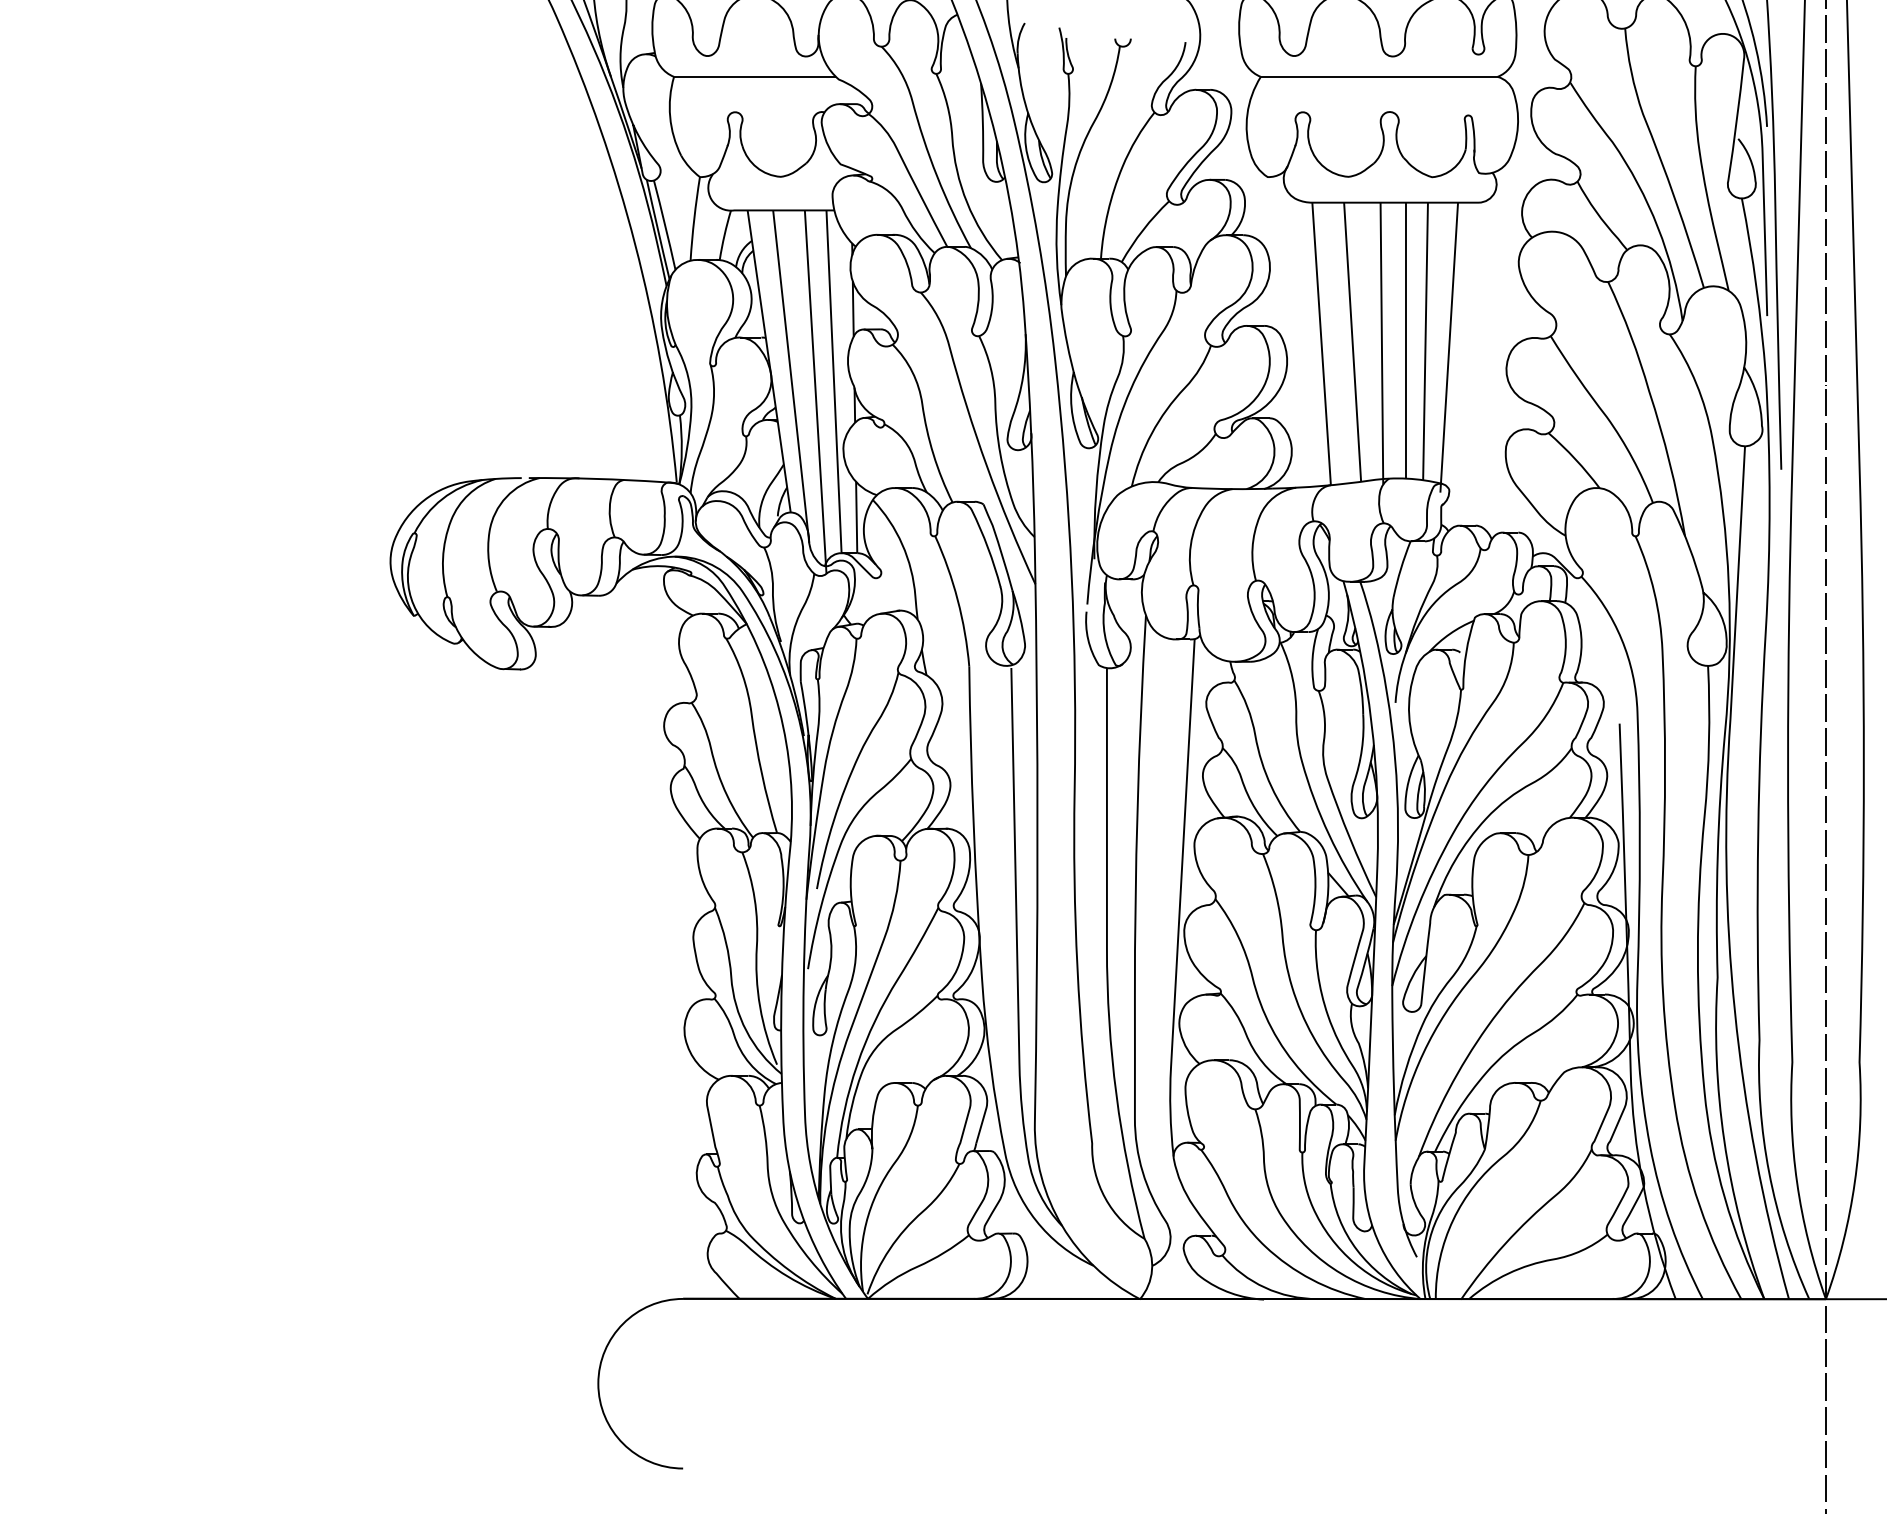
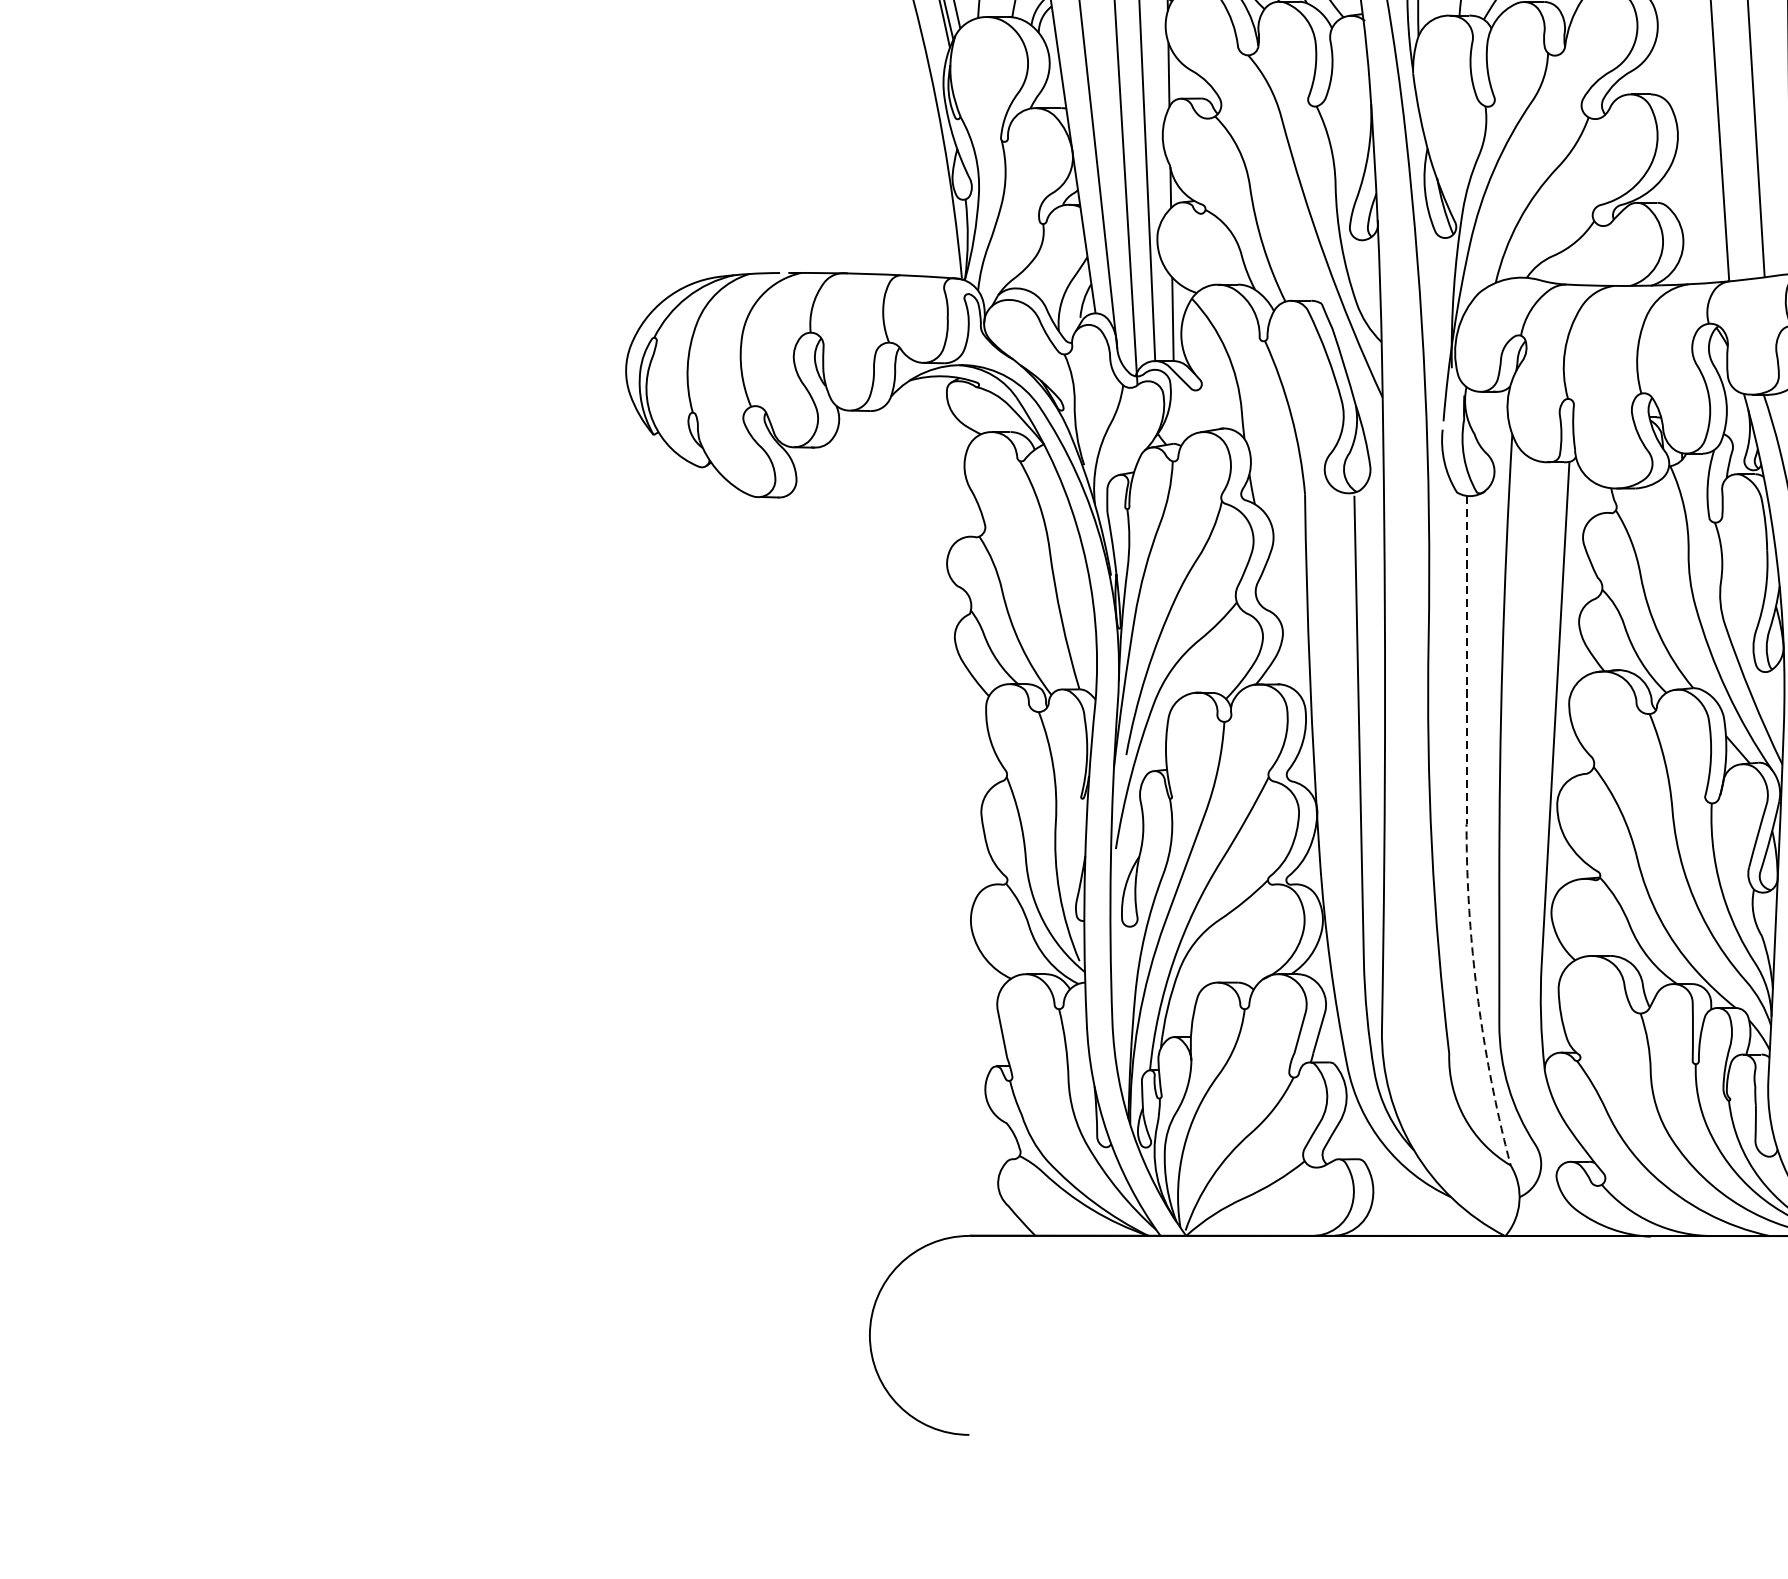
line: (1107, 966) -> (1467, 845), solid -> dashed

